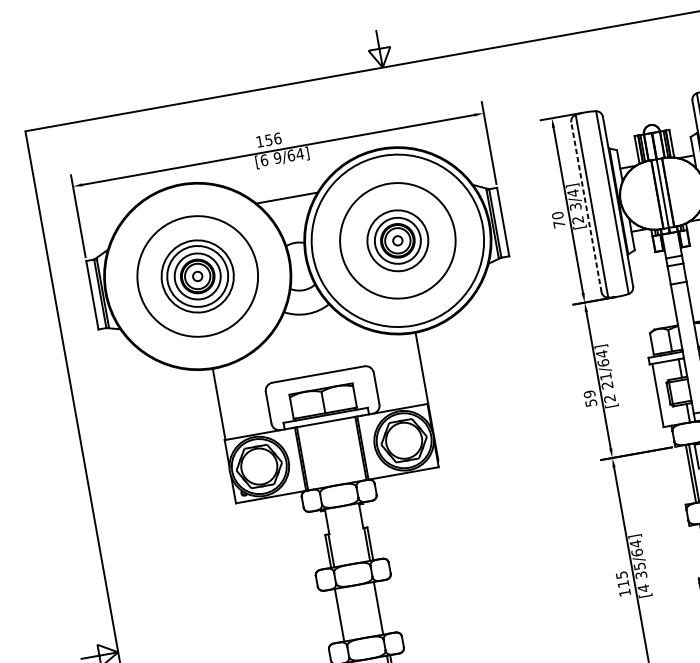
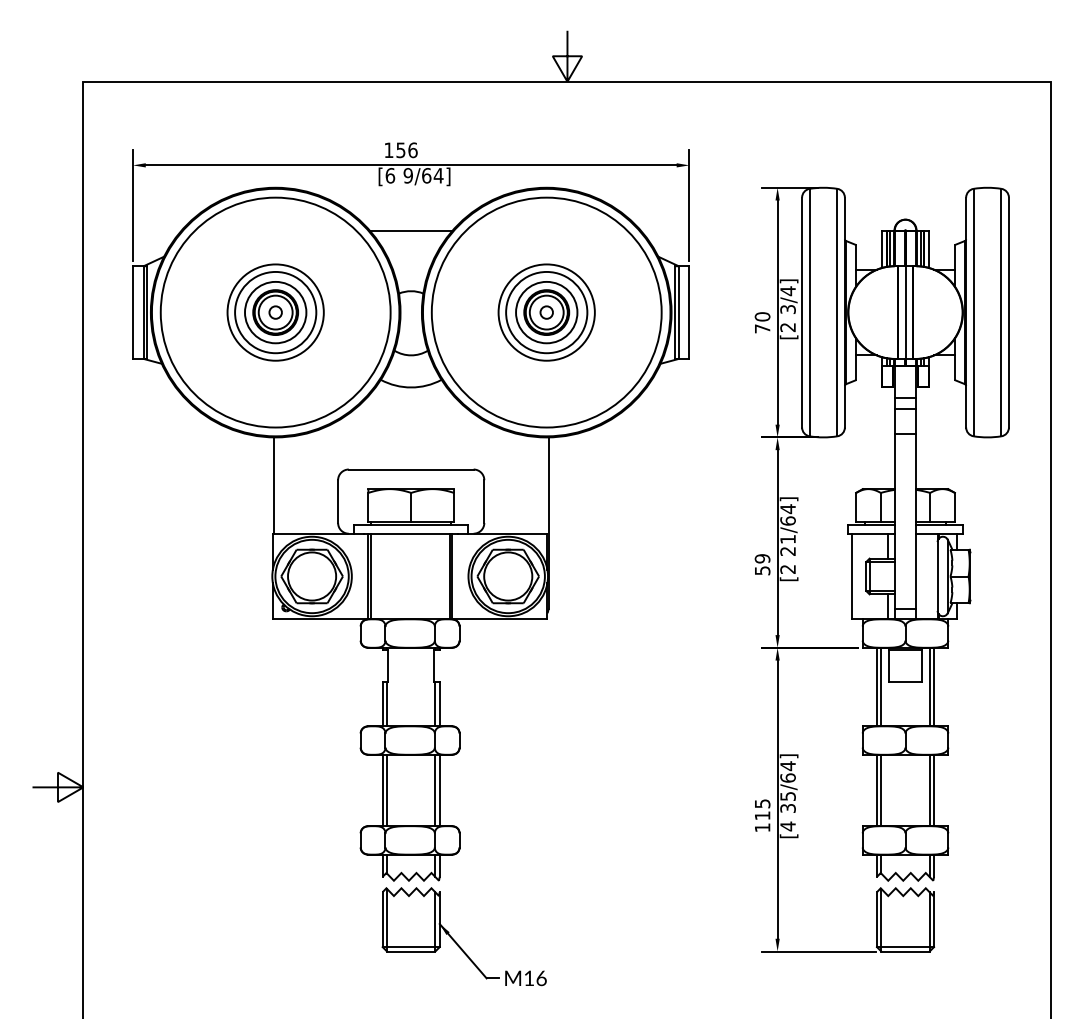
line: (586, 207) -> (802, 312), dashed -> solid
circle: (397, 240) -> (546, 312), size x0.62
circle: (197, 276) -> (275, 312), size x1.43
line: (381, 607) -> (439, 790), added
line: (342, 614) -> (386, 790), added

